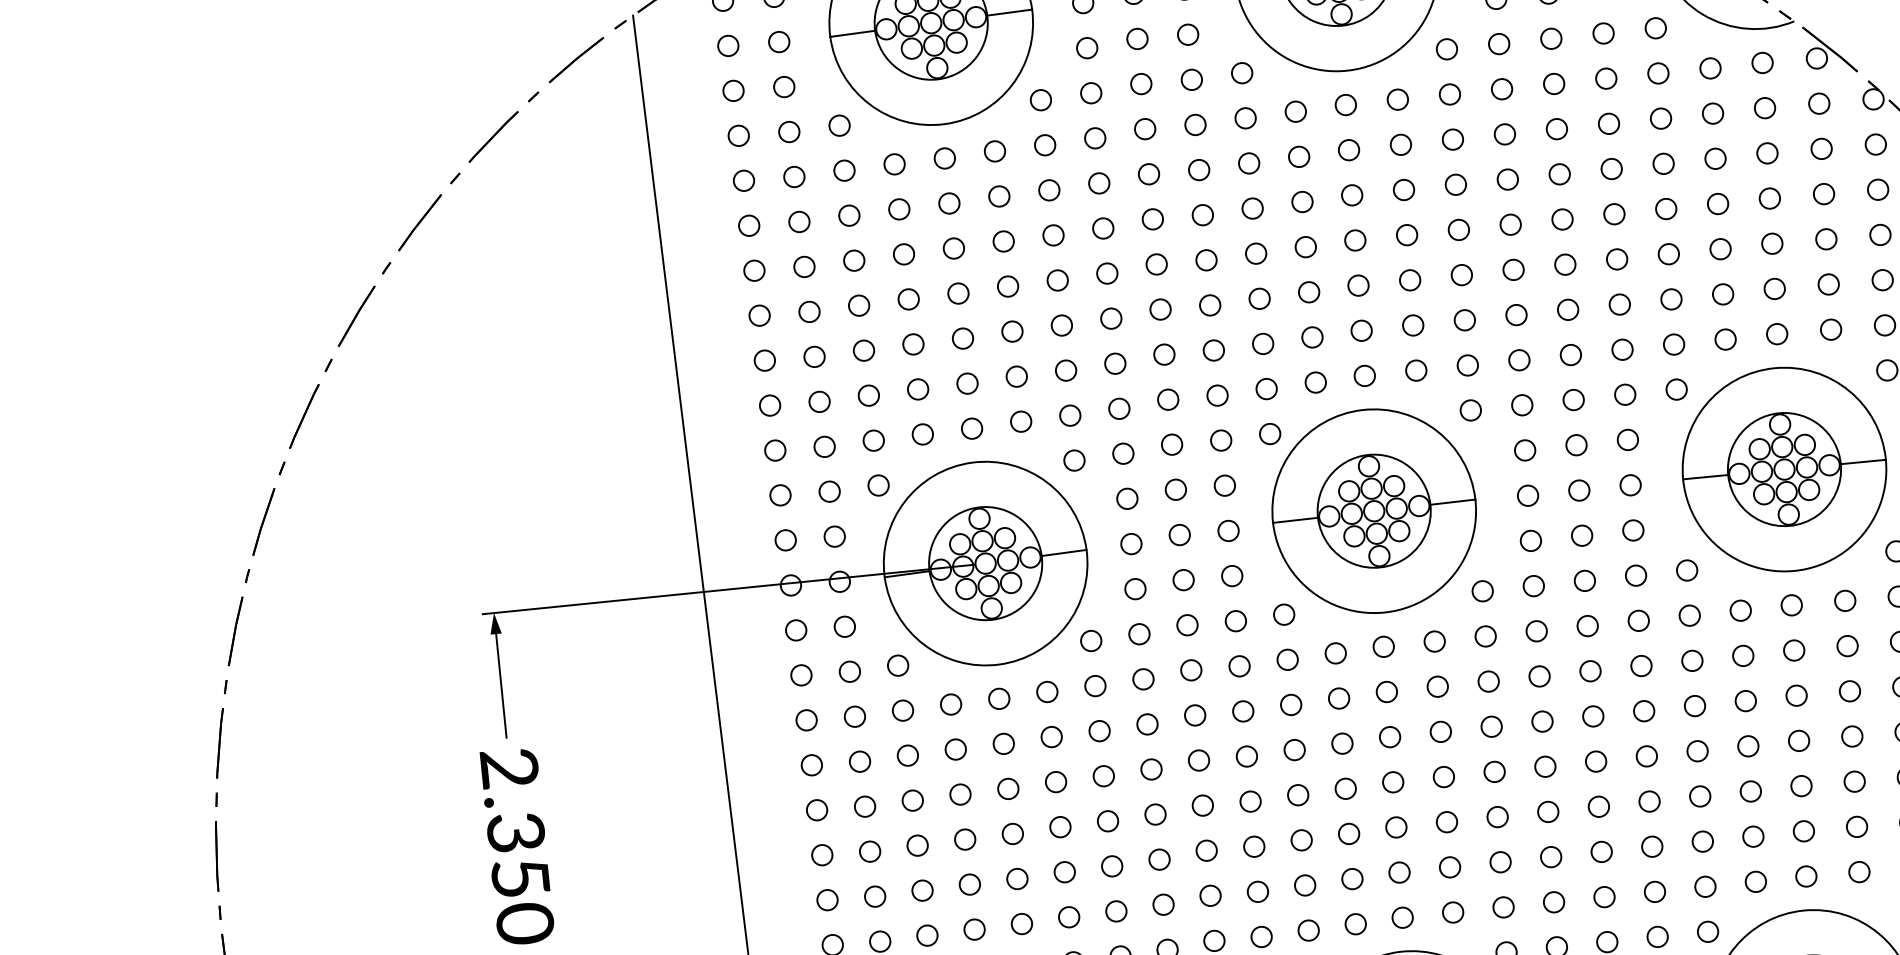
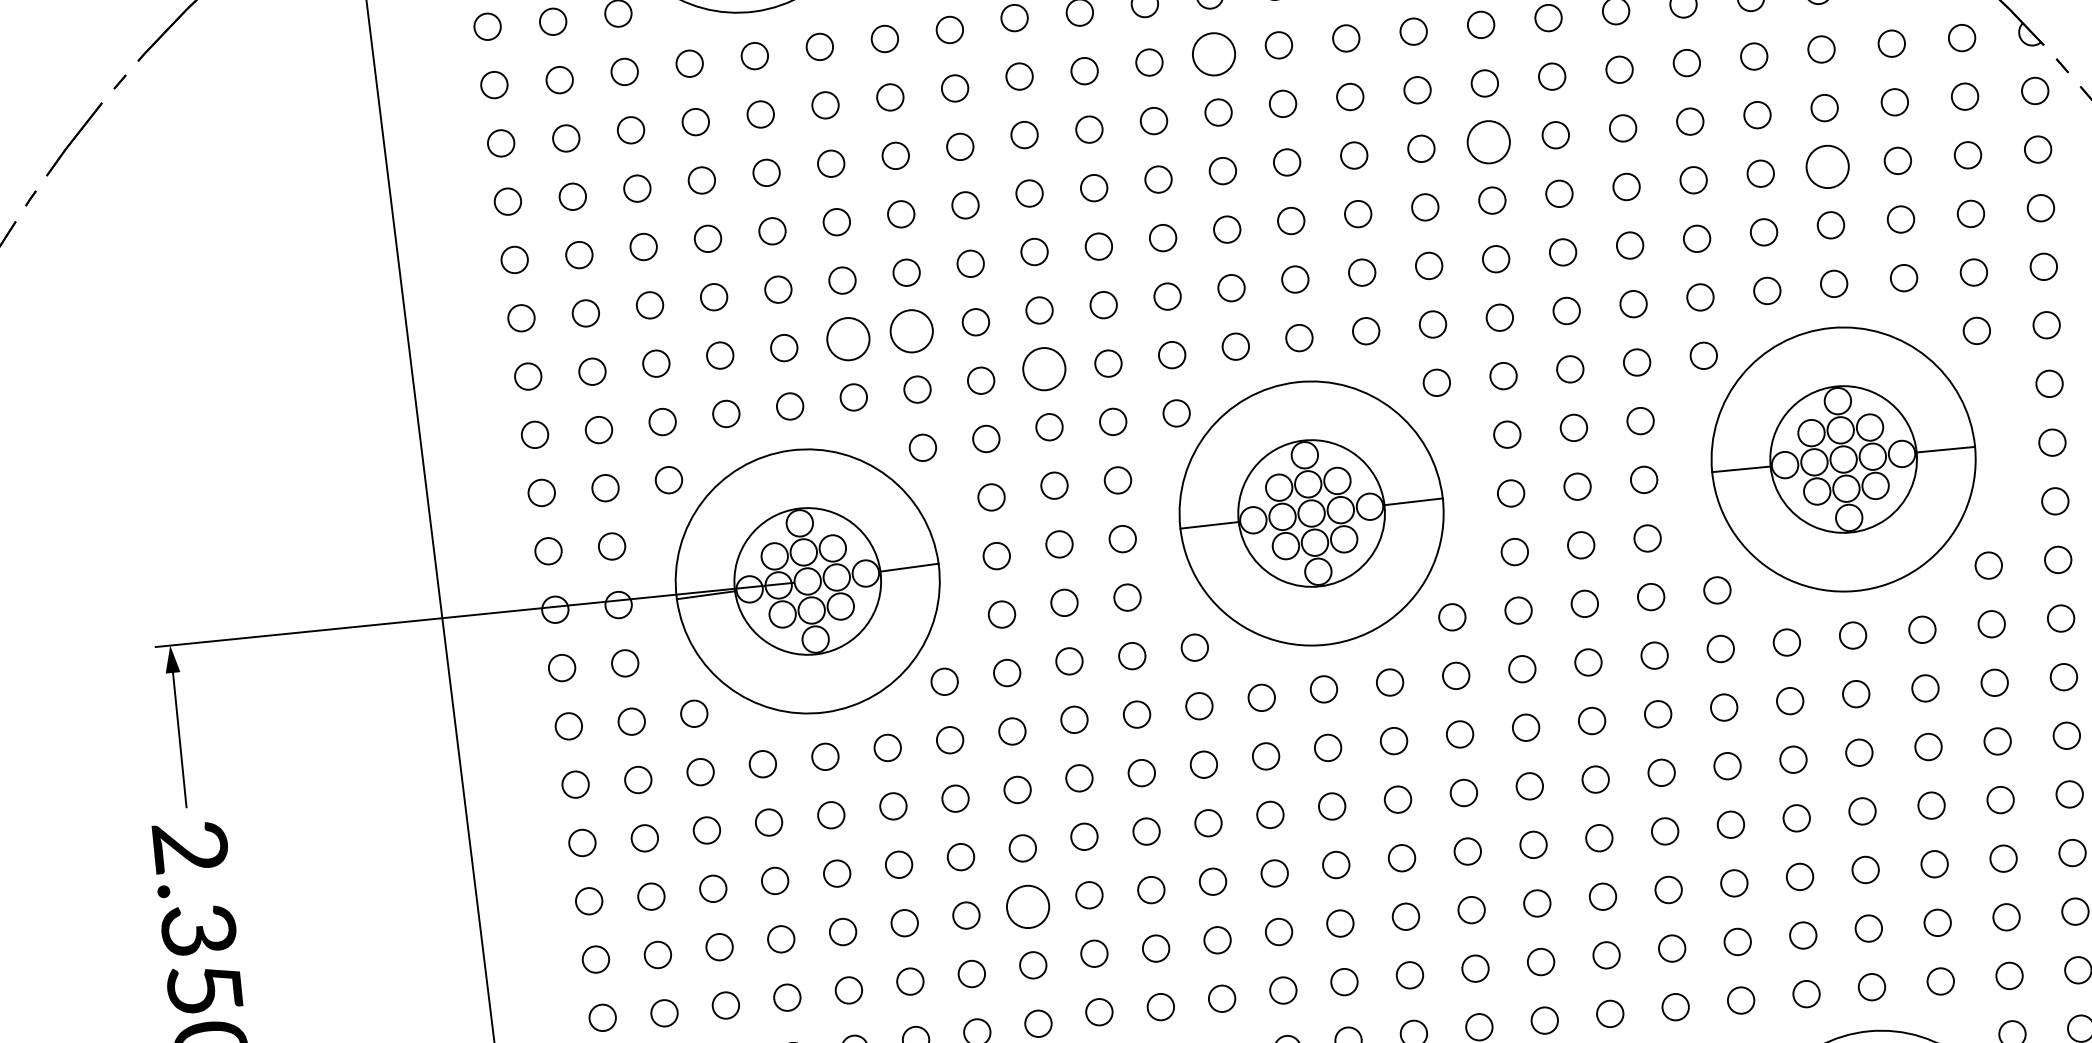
circle: (1299, 156) -> (1214, 53), size x1.6
circle: (1510, 224) -> (1488, 141), size x1.6
circle: (1772, 243) -> (1828, 166), size x1.6
circle: (1066, 370) -> (912, 331), size x1.6
circle: (1016, 376) -> (847, 338), size x1.6
circle: (1168, 399) -> (1044, 368), size x1.6
circle: (1155, 814) -> (1028, 906), size x1.6

